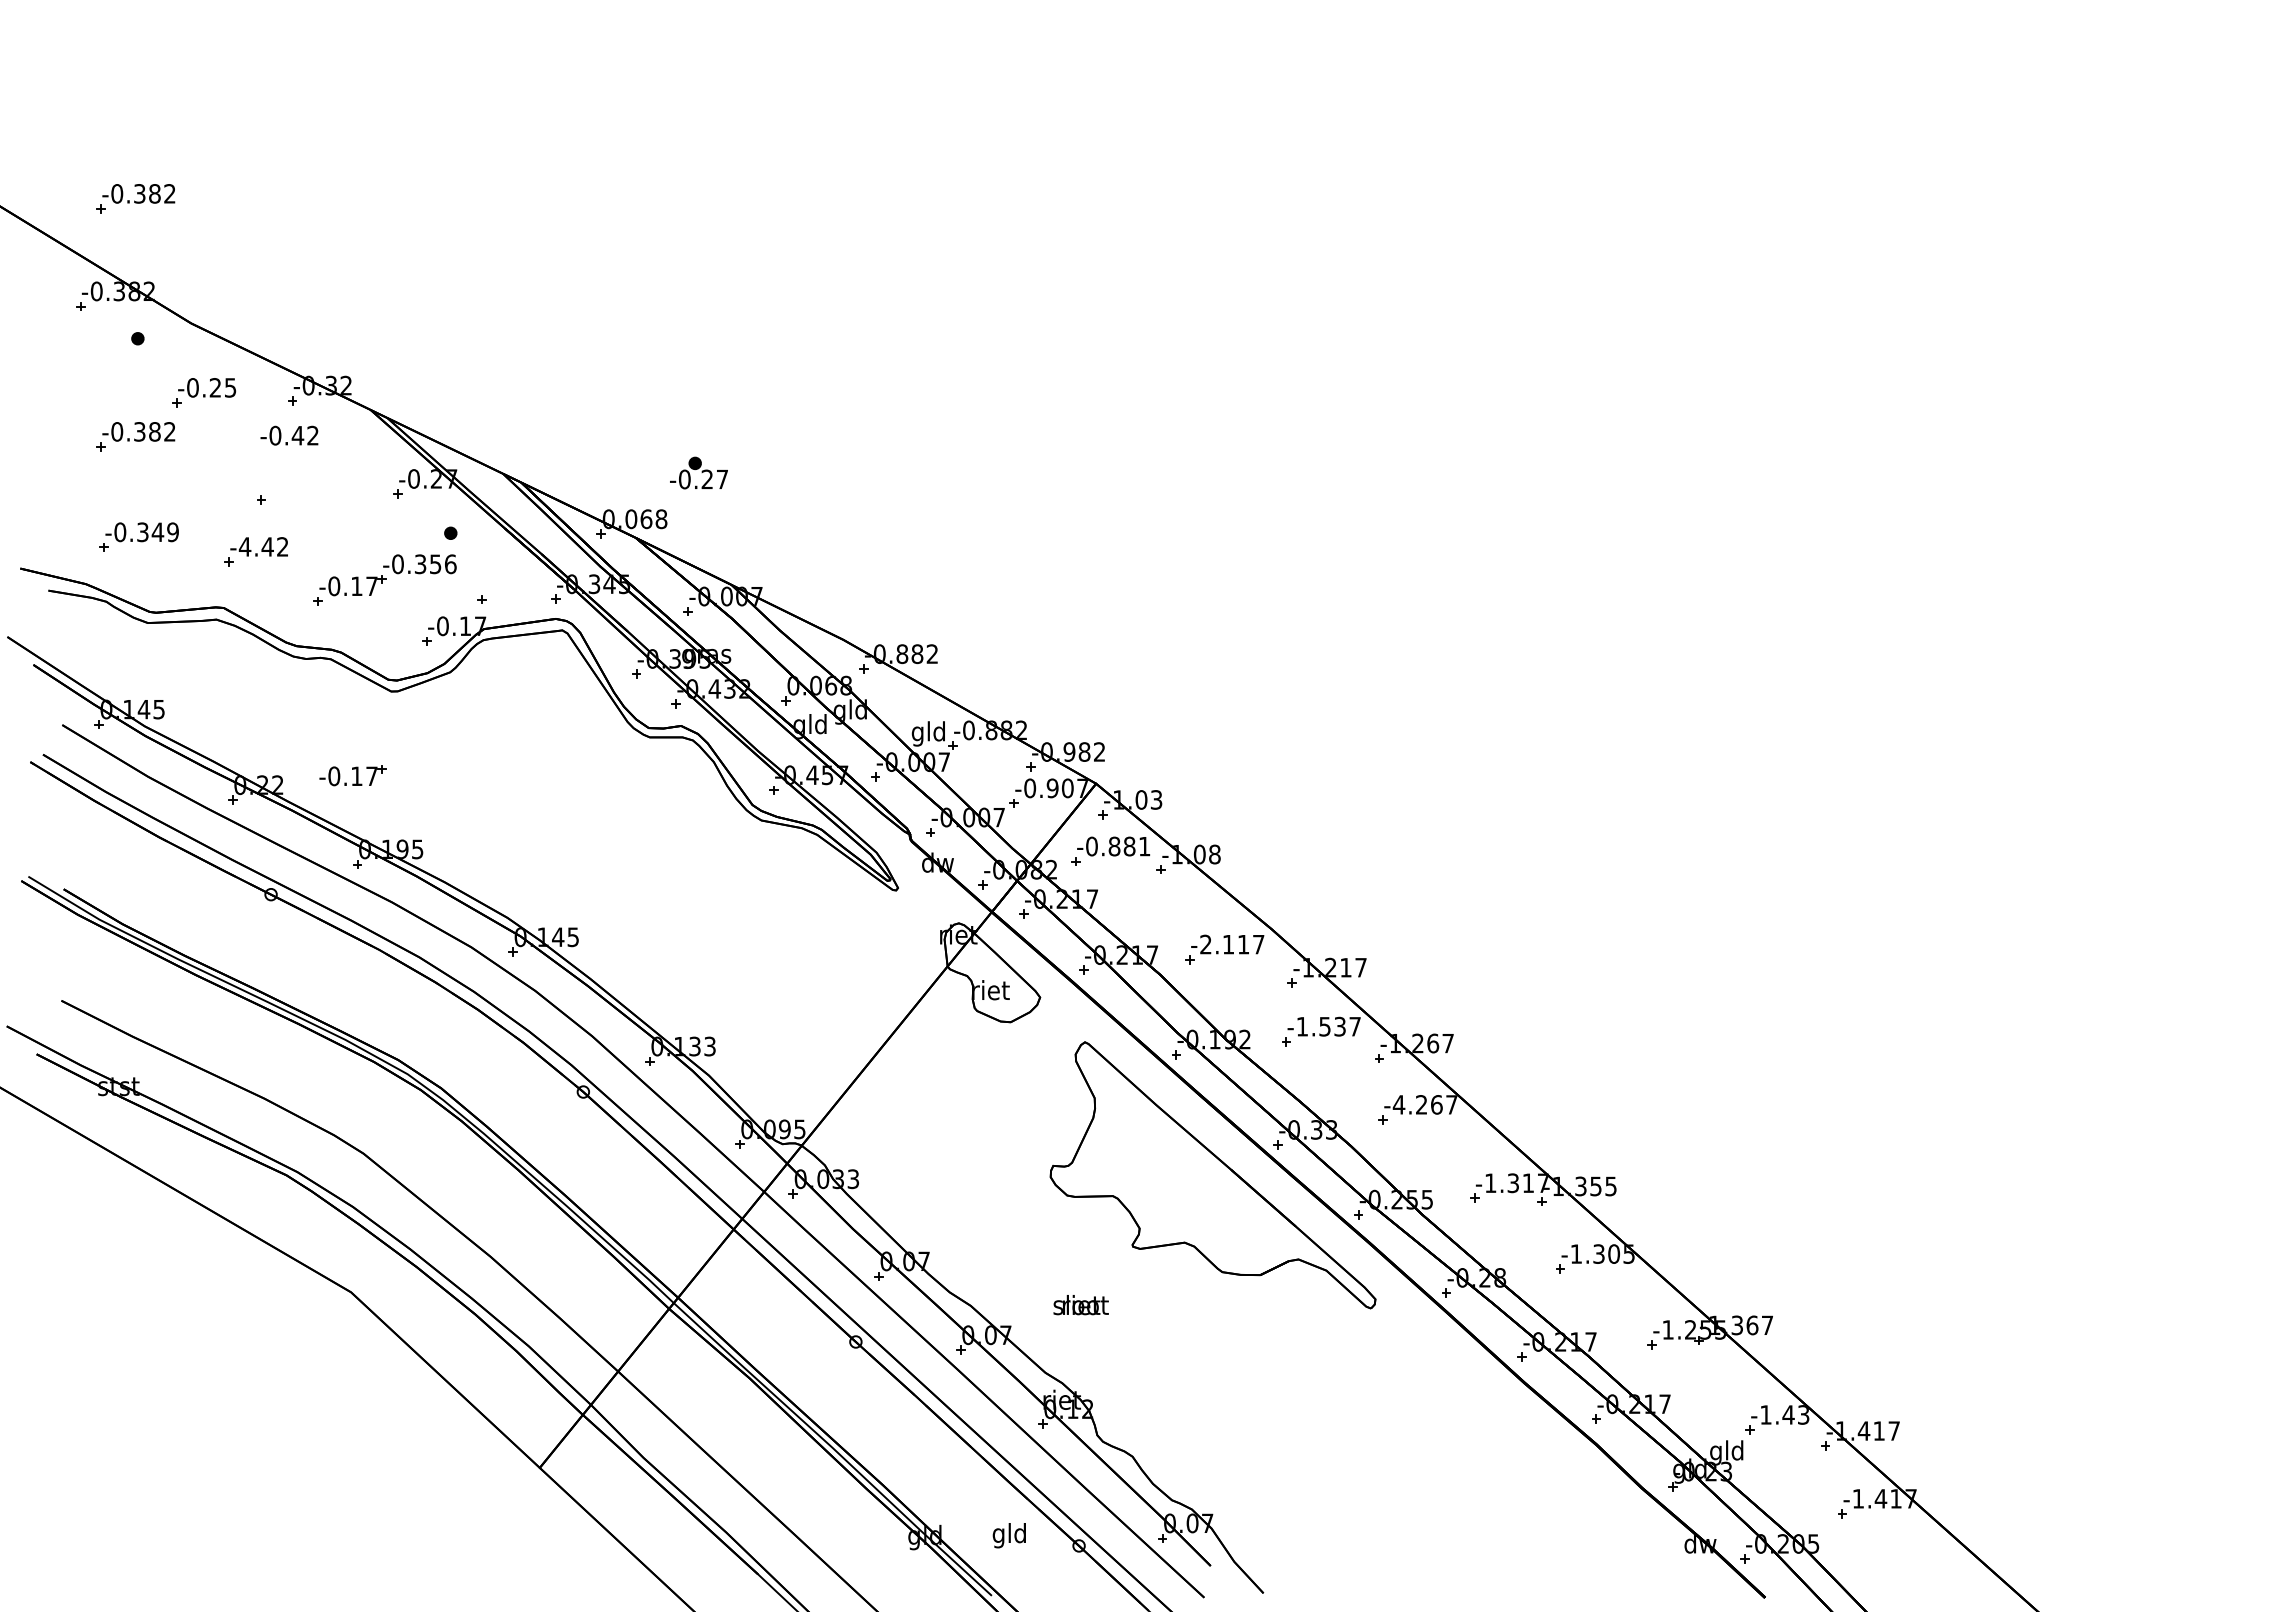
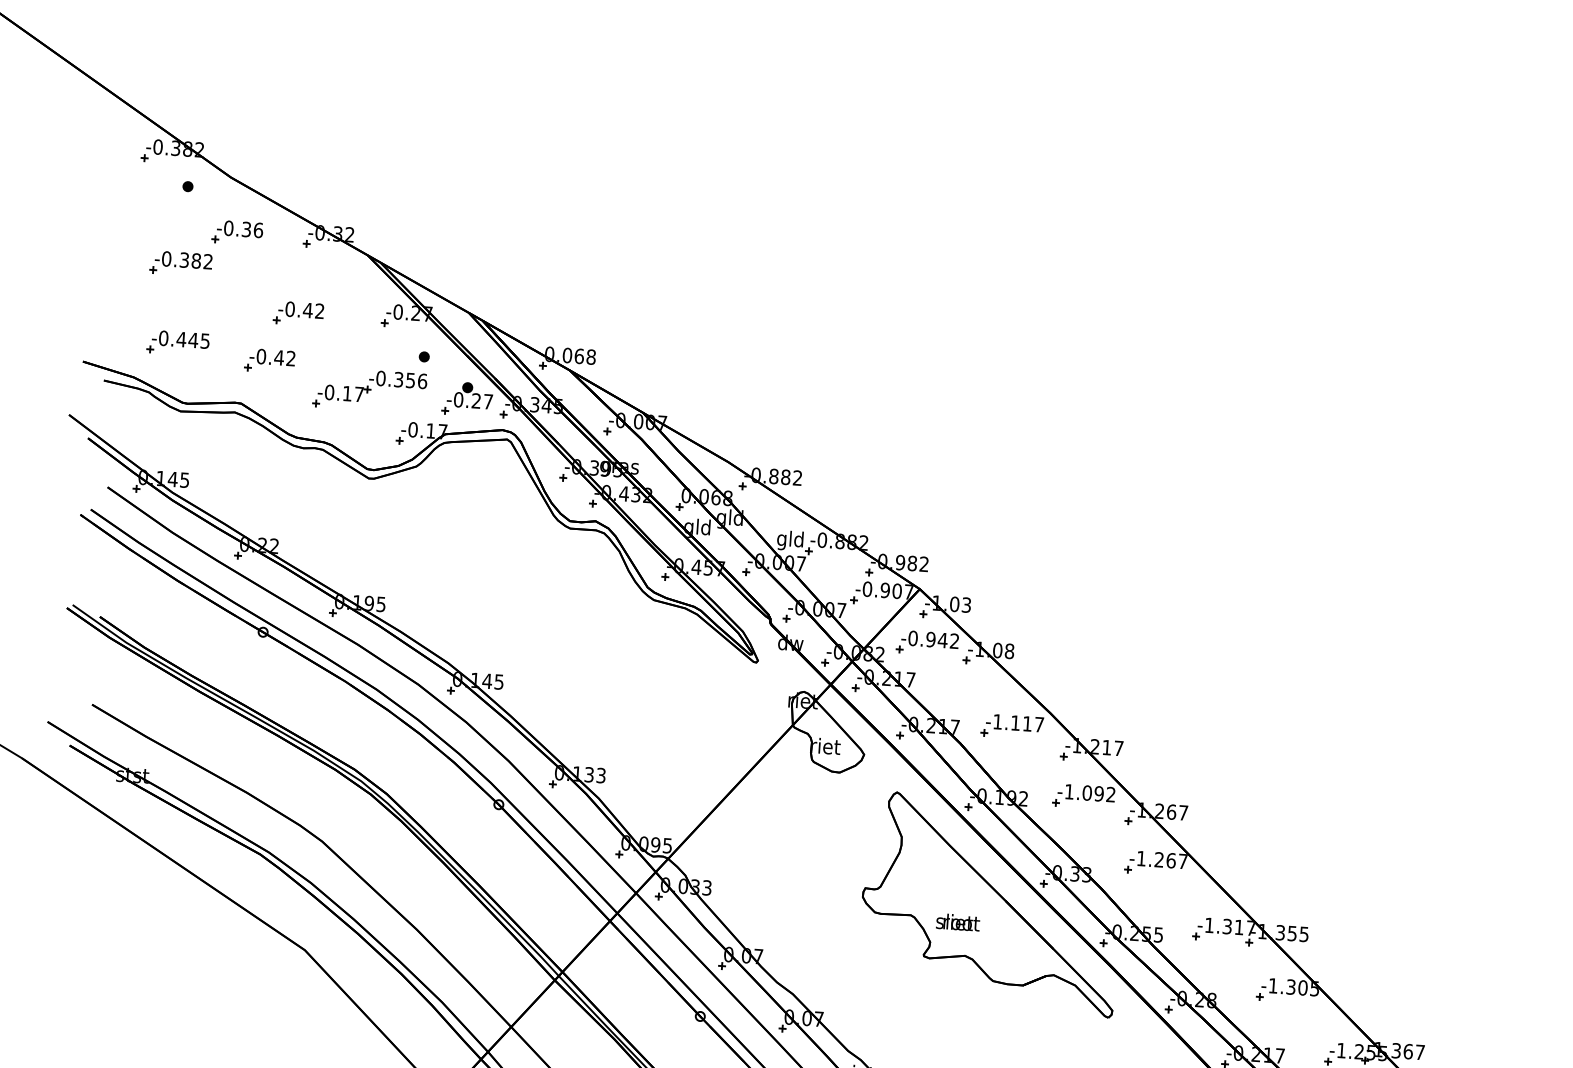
part: (135, 198) -> (193, 75), removed
text: (223, 387) -> (252, 229), -0.25 -> -0.36
text: (289, 435) -> (301, 309), moved
part: (698, 472) -> (469, 395), moved
text: (157, 532) -> (193, 340), -0.349 -> -0.445
text: (244, 546) -> (260, 356), -4.42 -> -0.42
part: (352, 775) -> (333, 542), removed
text: (1129, 846) -> (942, 640), -0.881 -> -0.942
text: (1205, 944) -> (997, 721), -2.117 -> -1.117
text: (1339, 1026) -> (1098, 793), -1.537 -> -1.092
text: (1398, 1104) -> (1141, 858), -4.267 -> -1.267
text: (1080, 1305) -> (957, 922), moved

